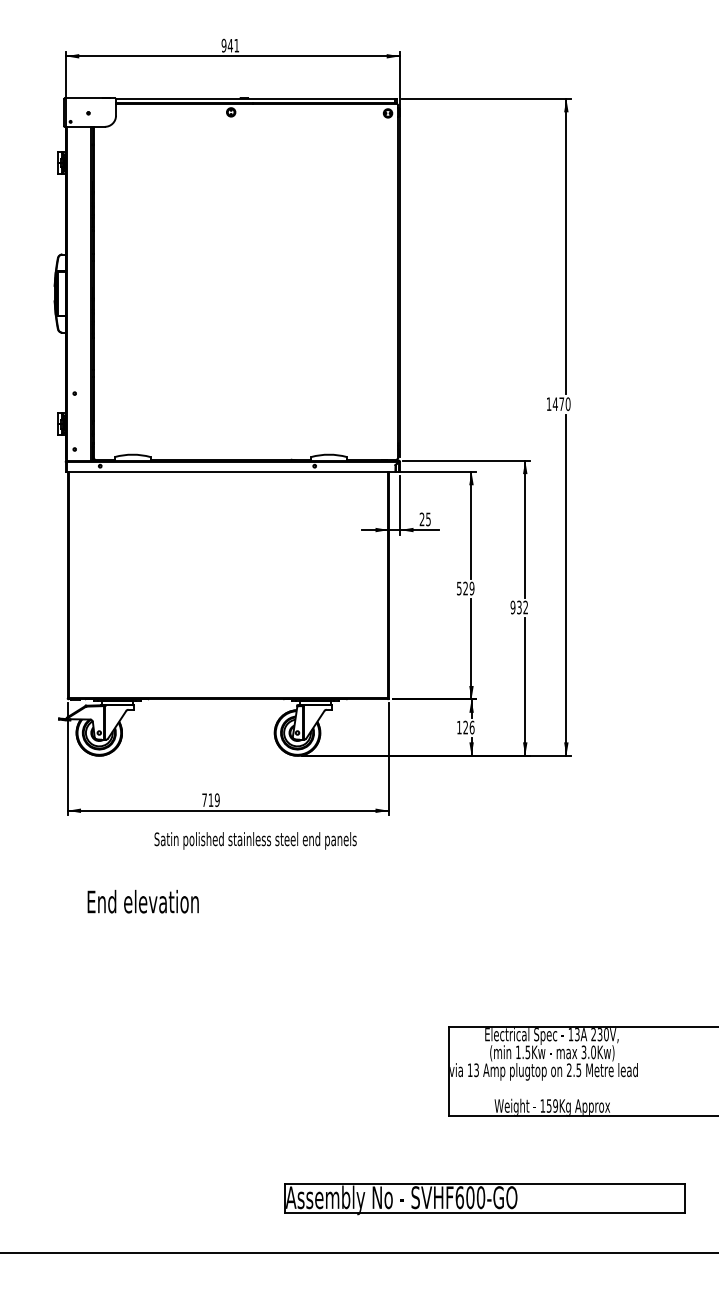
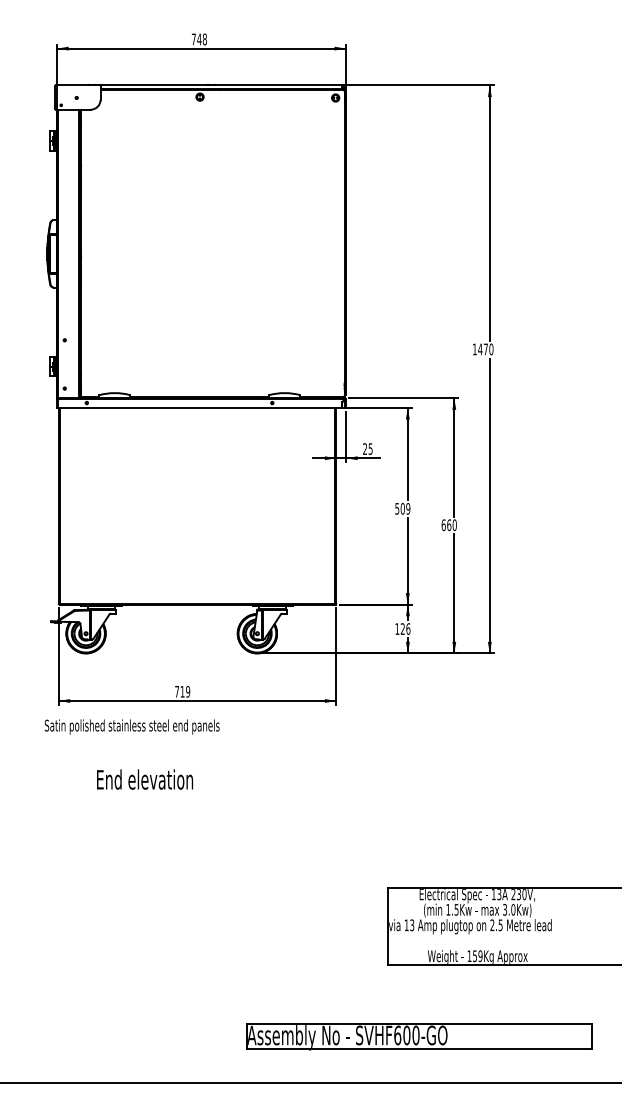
text: (229, 45) -> (198, 39), 941 -> 748
text: (465, 588) -> (402, 508), 529 -> 509
text: (518, 607) -> (448, 525), 932 -> 660
text: (254, 840) -> (131, 726), moved
text: (143, 901) -> (145, 779), moved

